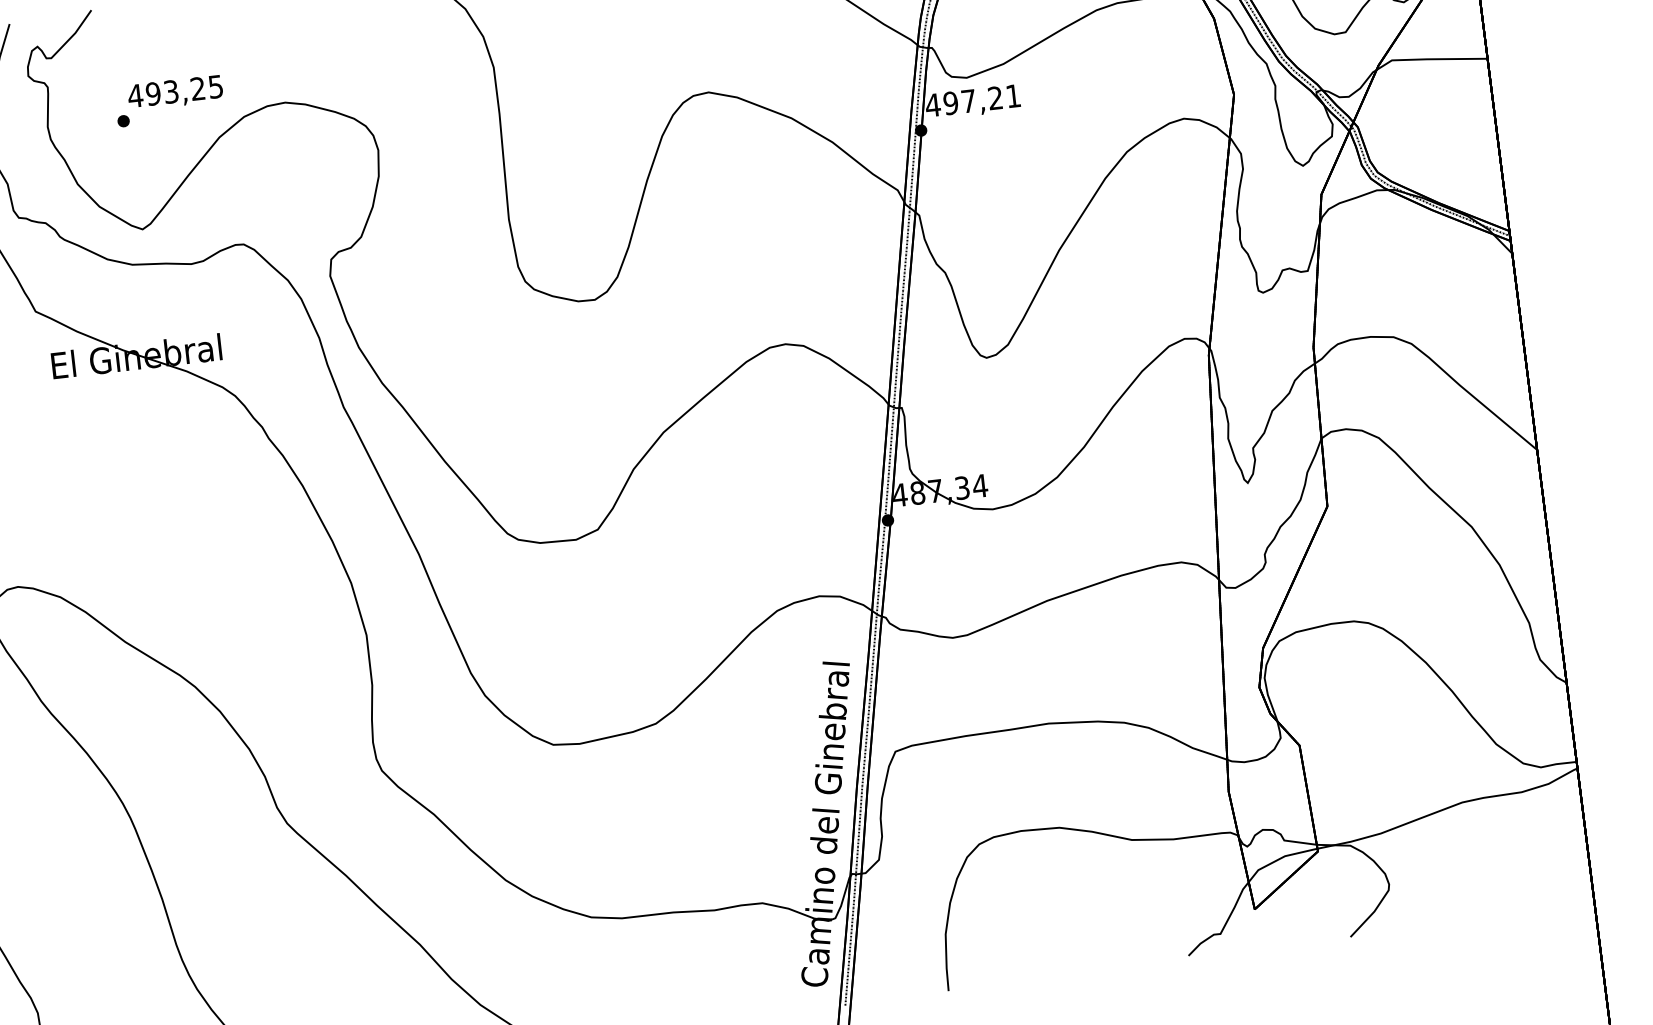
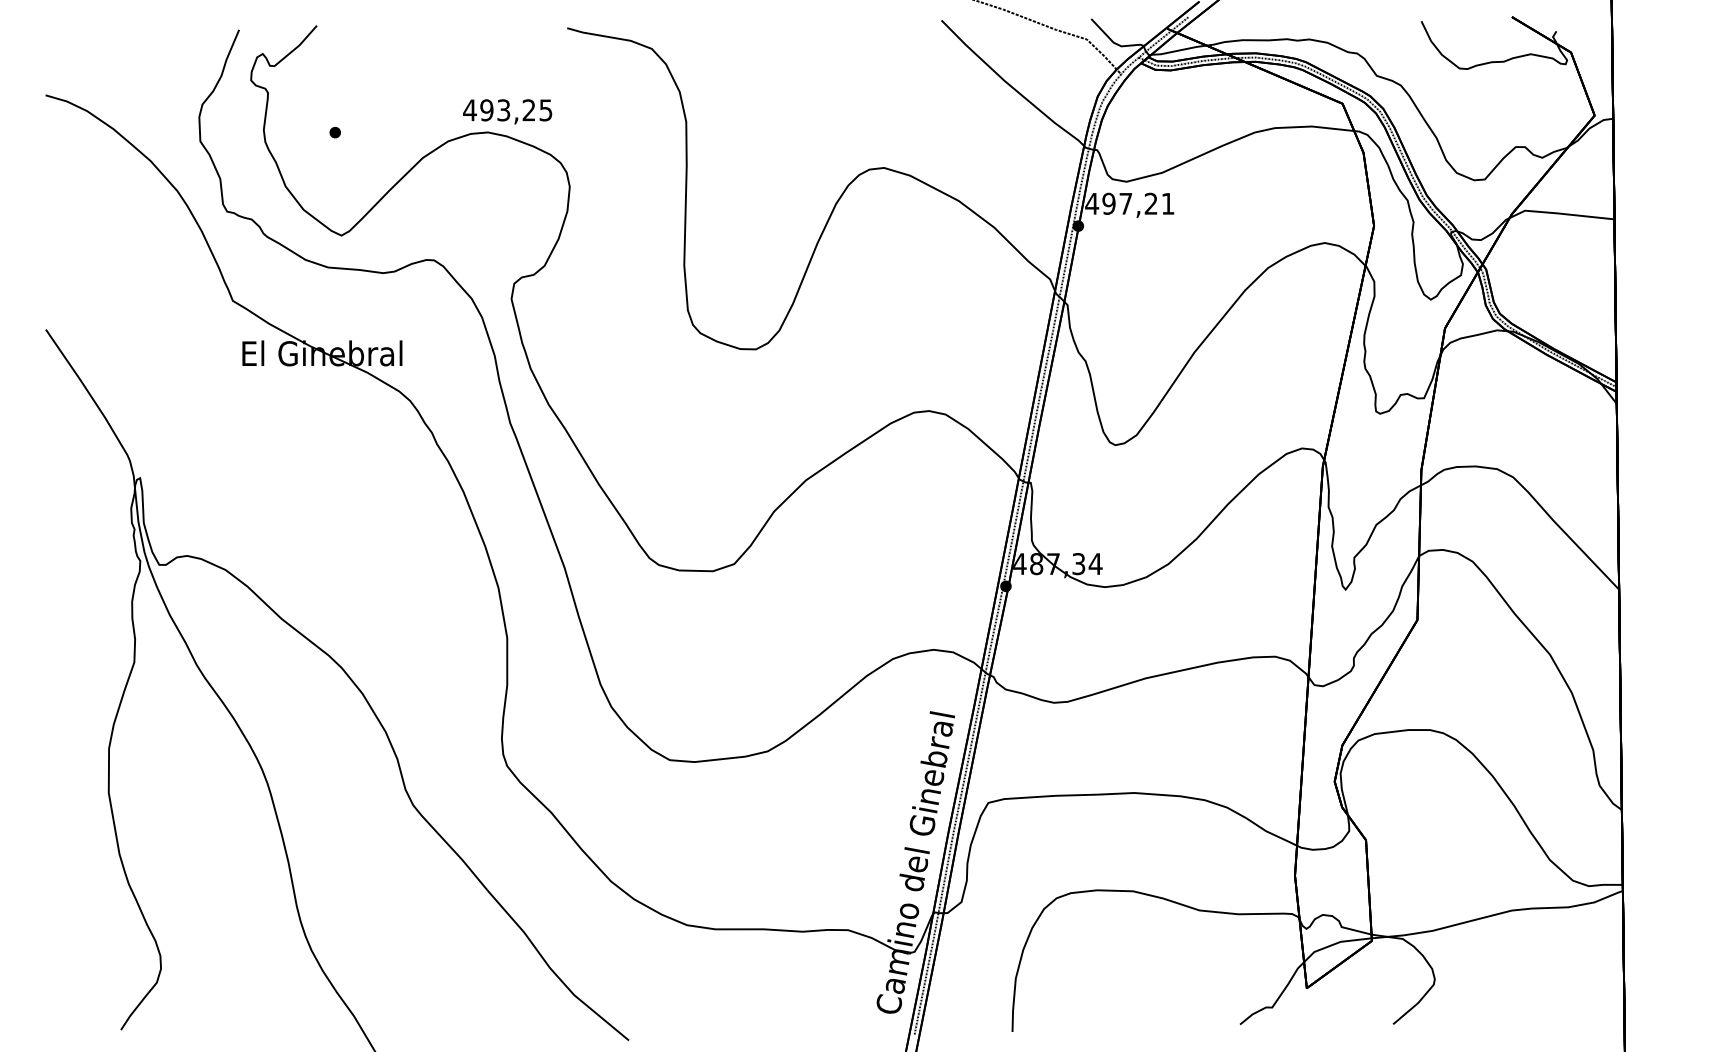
text: (175, 92) -> (507, 111), moved

